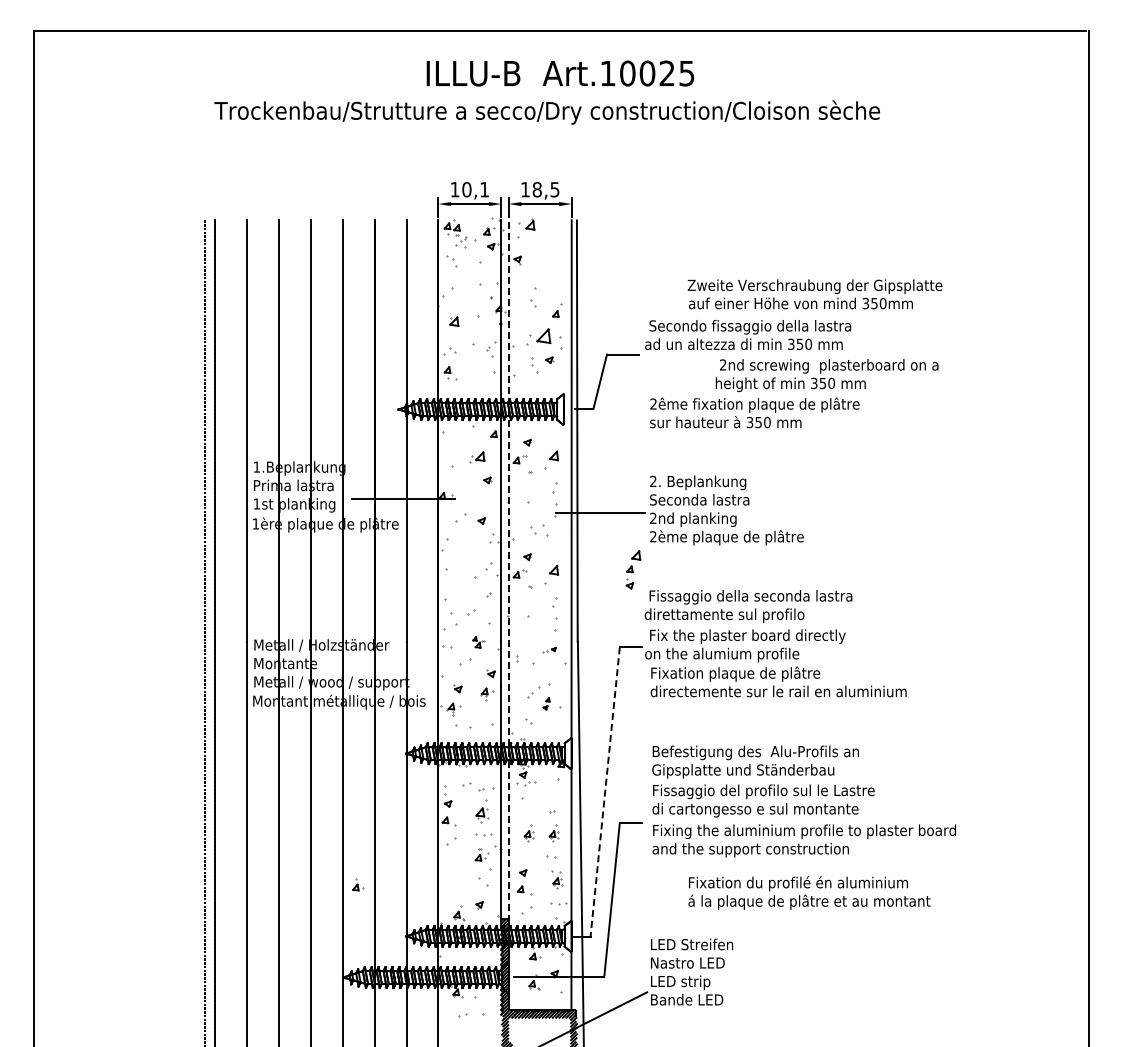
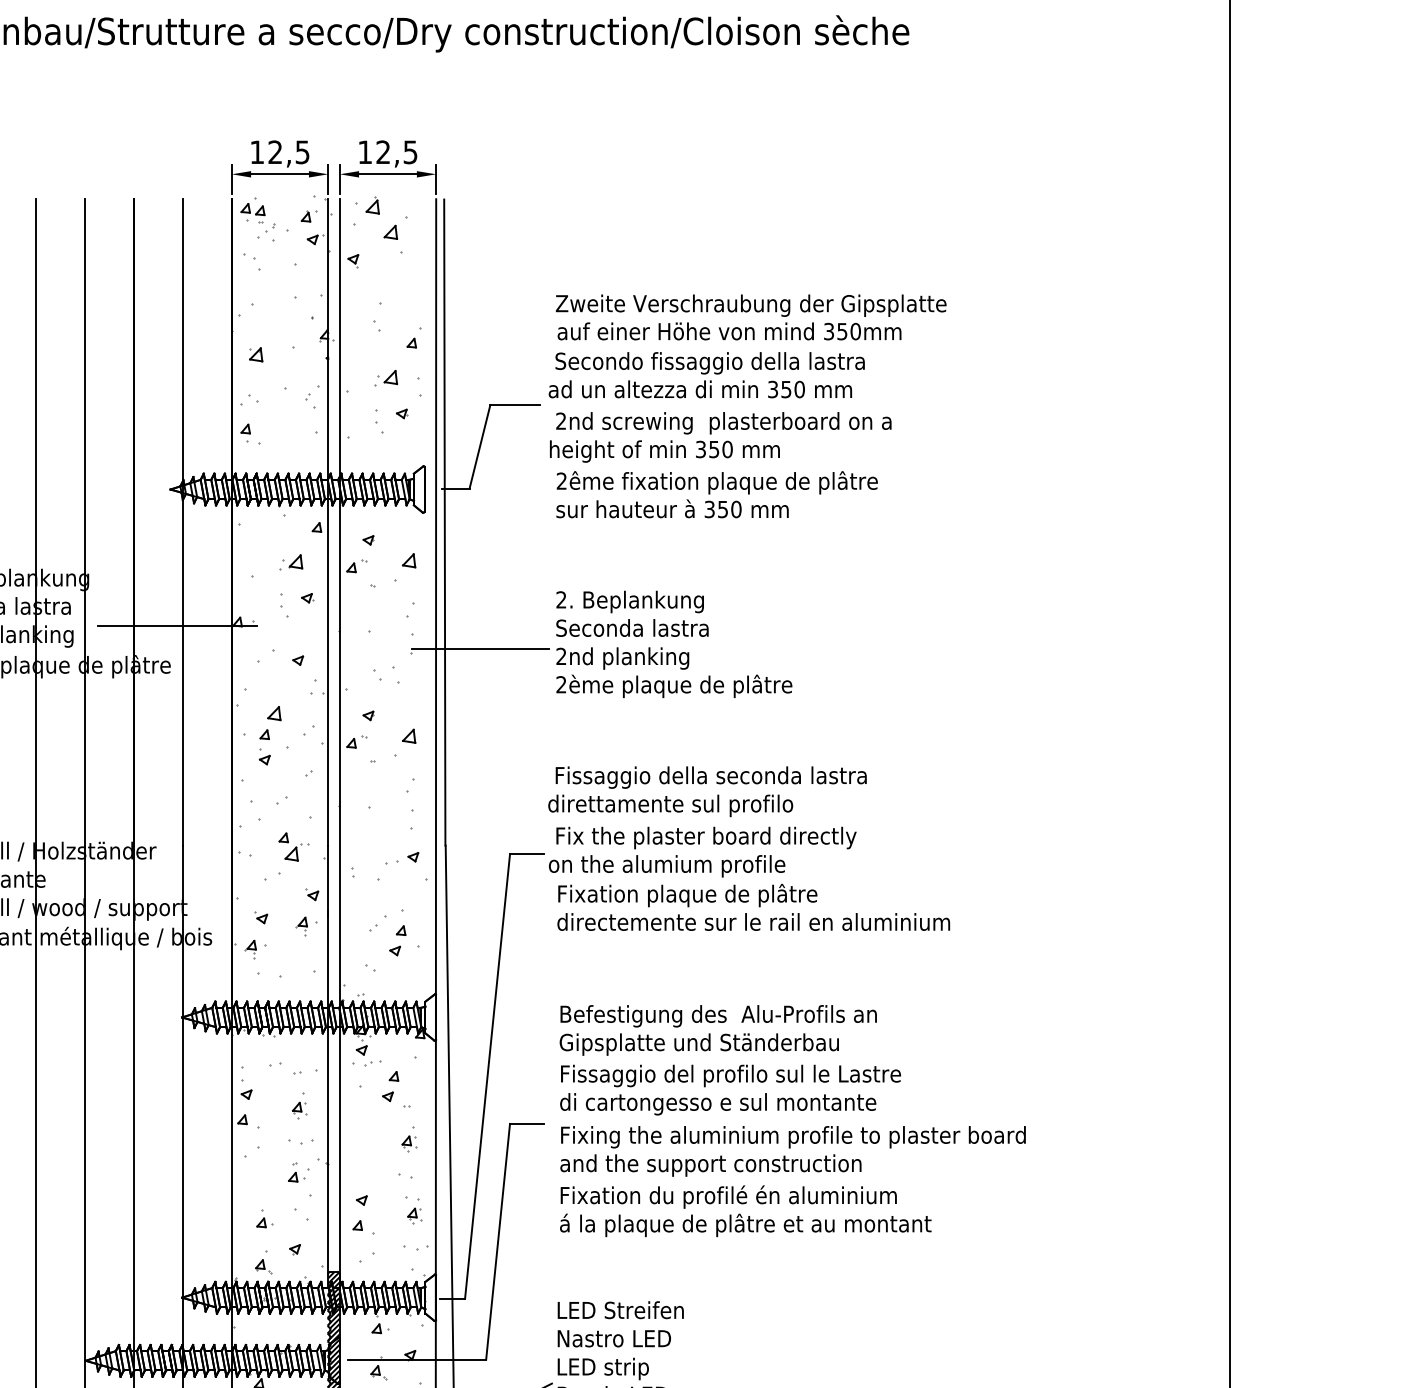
text: (475, 189) -> (288, 151), 10,1 -> 12,5
text: (536, 189) -> (382, 151), 18,5 -> 12,5
part: (545, 243) -> (395, 234), added
text: (814, 294) -> (750, 317), moved
part: (539, 336) -> (386, 377), size x0.62
text: (826, 375) -> (719, 437), moved
part: (472, 485) -> (284, 606), added
part: (633, 569) -> (270, 734), moved
line: (508, 576) -> (339, 745), dashed -> solid
part: (478, 642) -> (293, 846), size x1.67
part: (549, 649) -> (402, 857), size x1.67
part: (546, 703) -> (397, 940), size x1.67
line: (605, 792) -> (488, 1077), dashed -> solid
part: (541, 798) -> (389, 1086), added
part: (482, 811) -> (299, 1106), size x0.71
part: (528, 833) -> (369, 1139), removed
part: (358, 884) -> (265, 1218), moved
text: (809, 892) -> (745, 1210), moved

